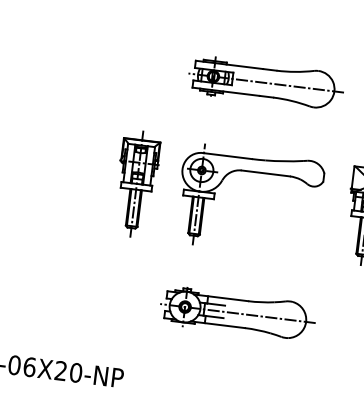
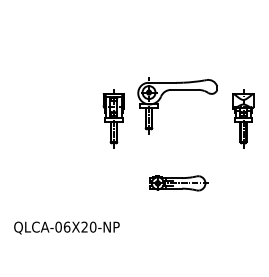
part: (265, 82) -> (178, 53), removed
part: (252, 172) -> (177, 90), moved
part: (237, 313) -> (178, 183), size x0.7

